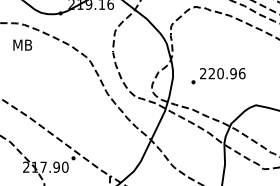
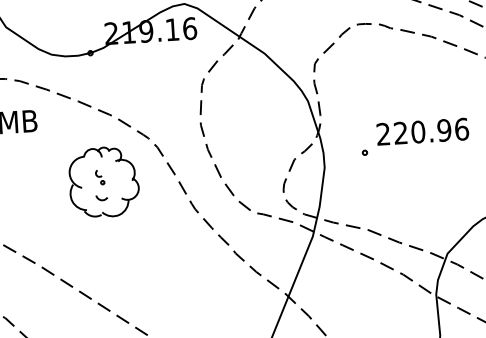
part: (218, 76) -> (414, 138), moved
part: (63, 77) -> (104, 181), added

